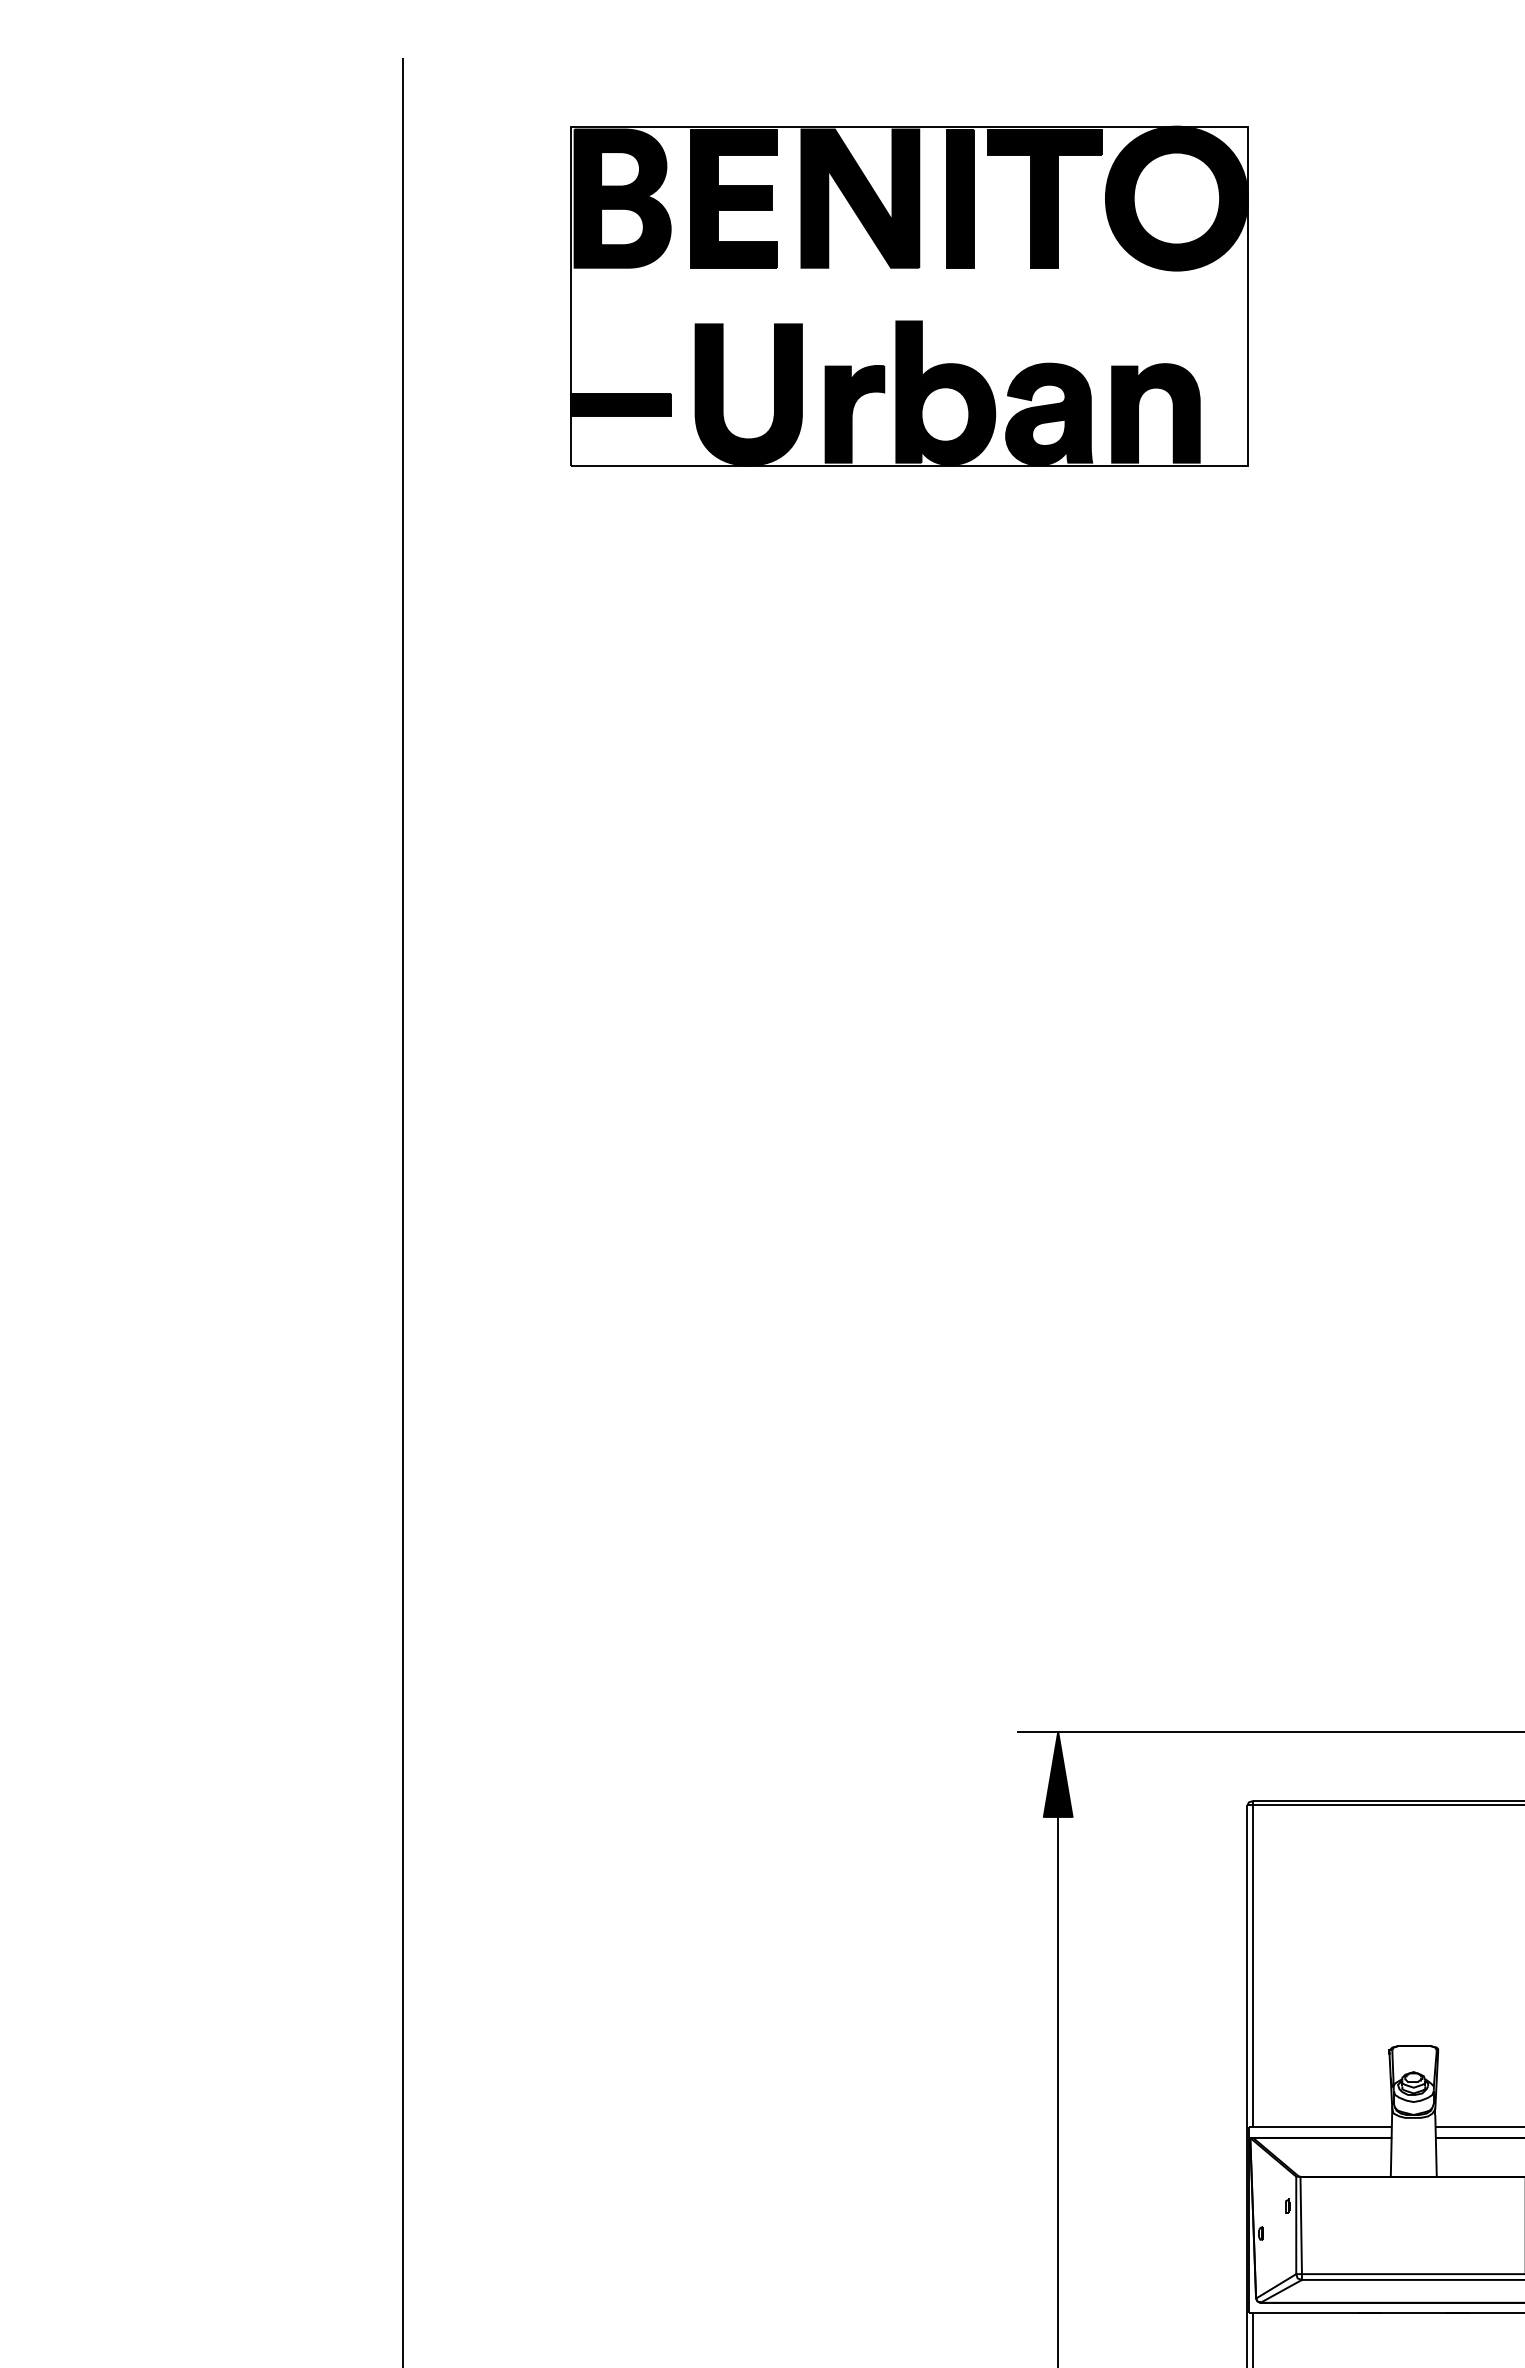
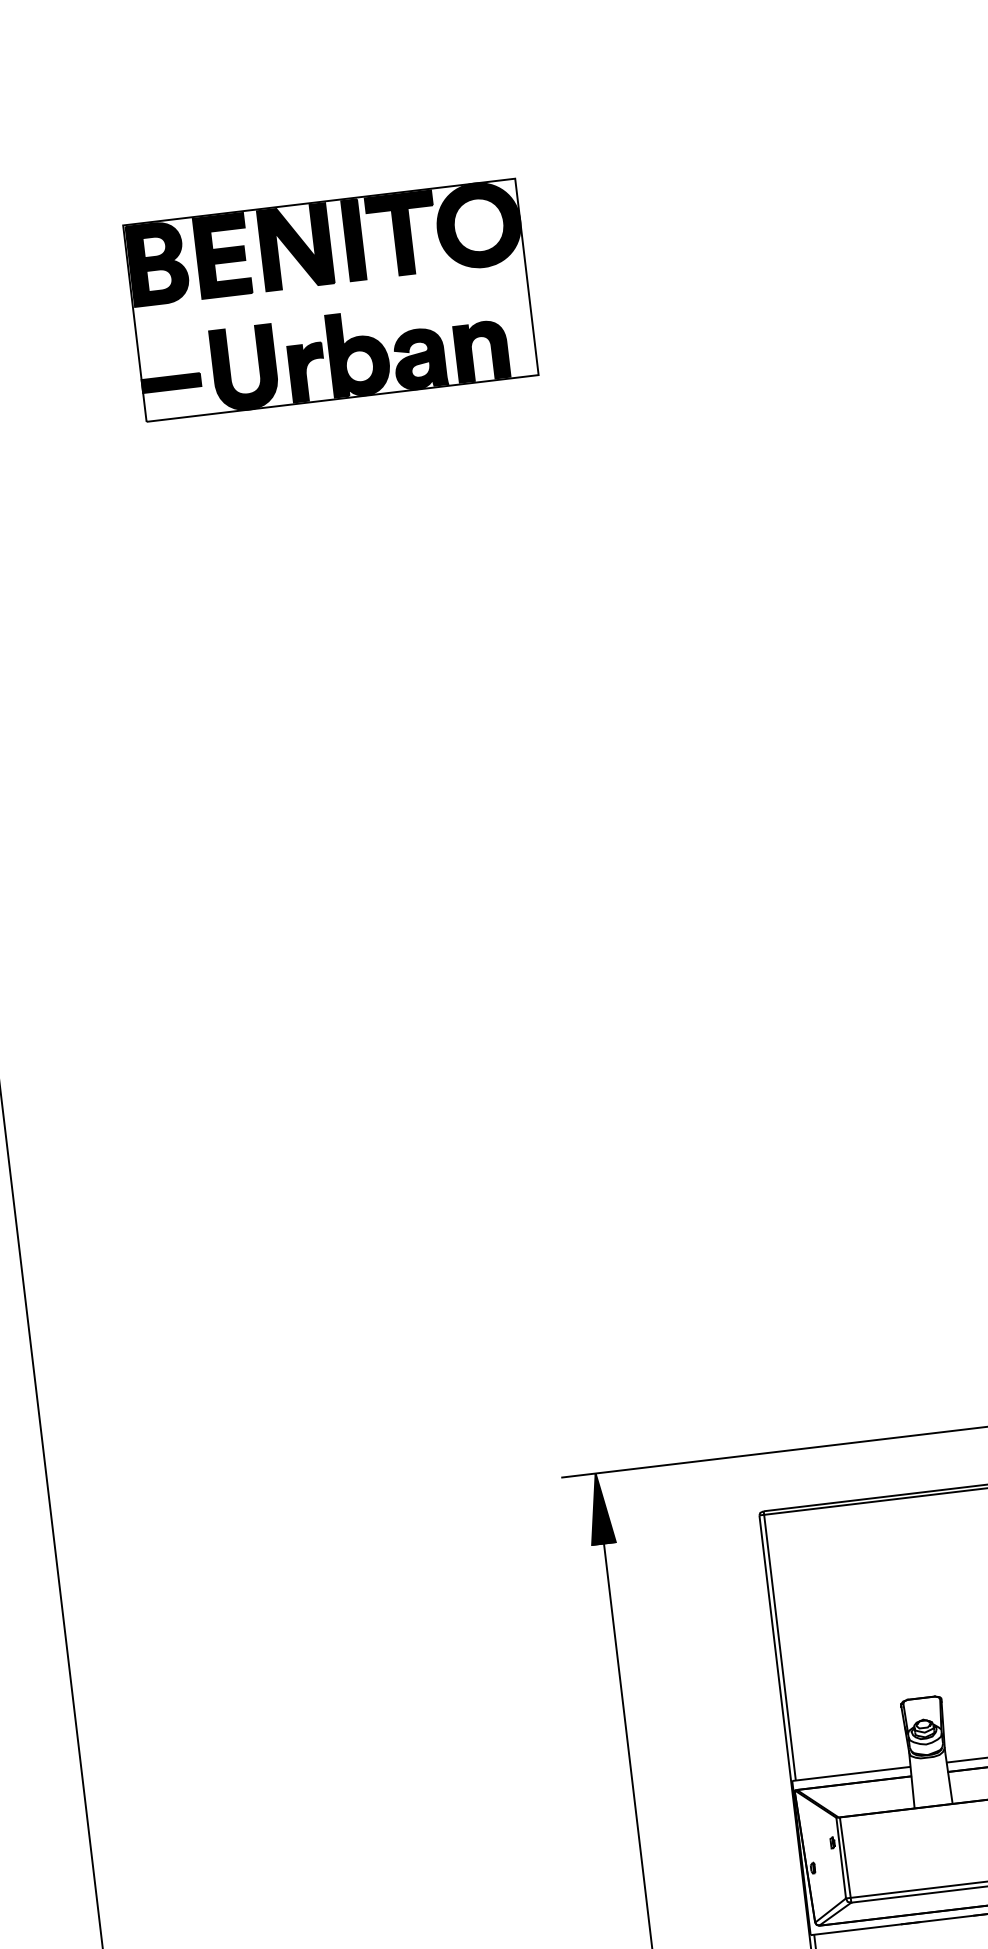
part: (909, 295) -> (330, 299), size x0.7

